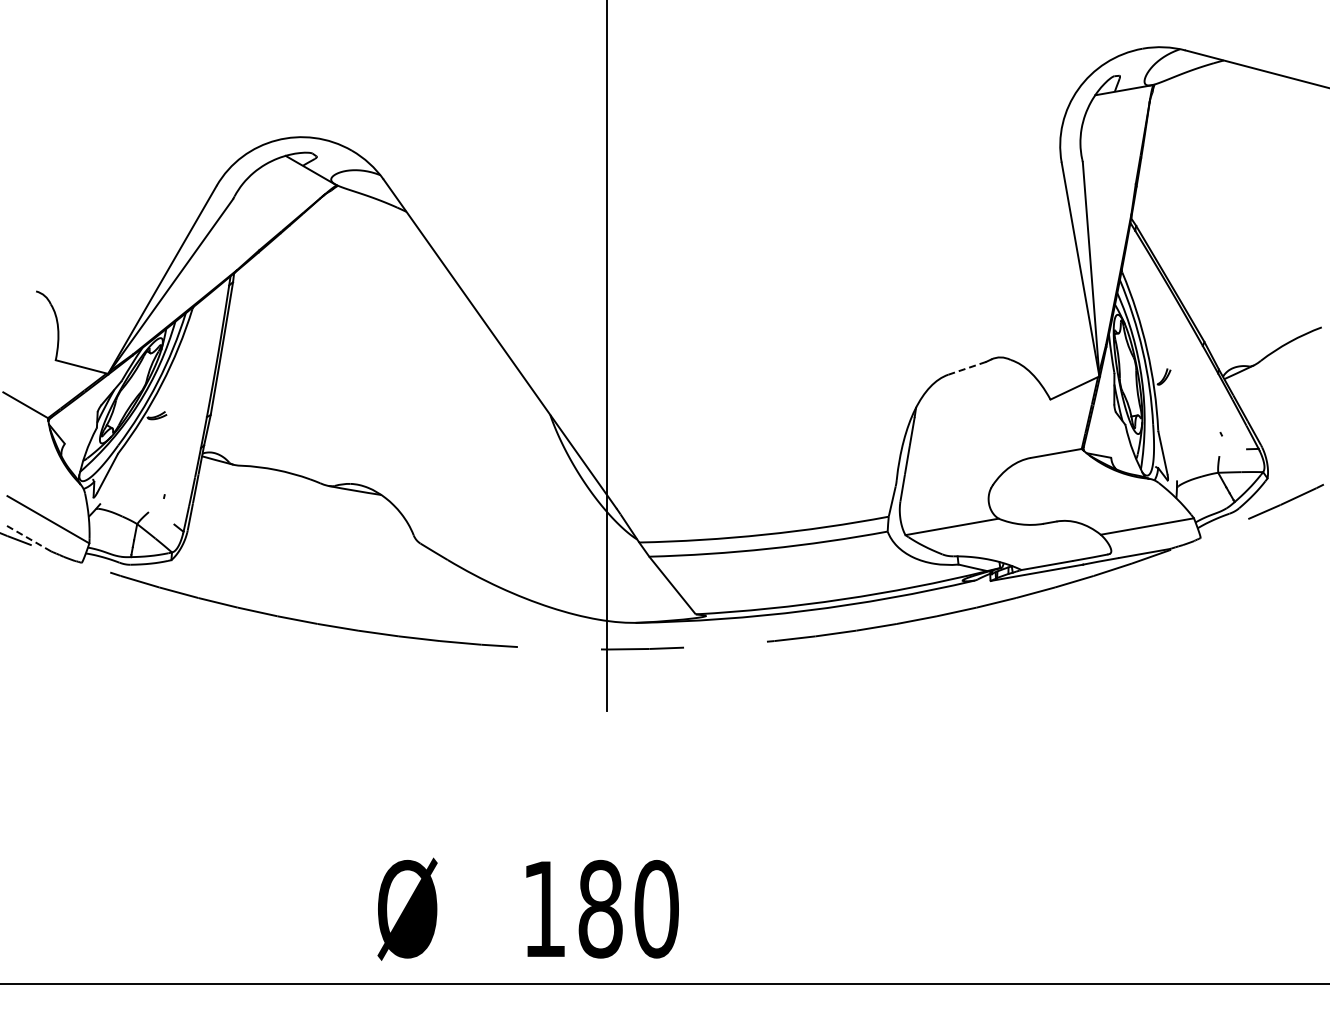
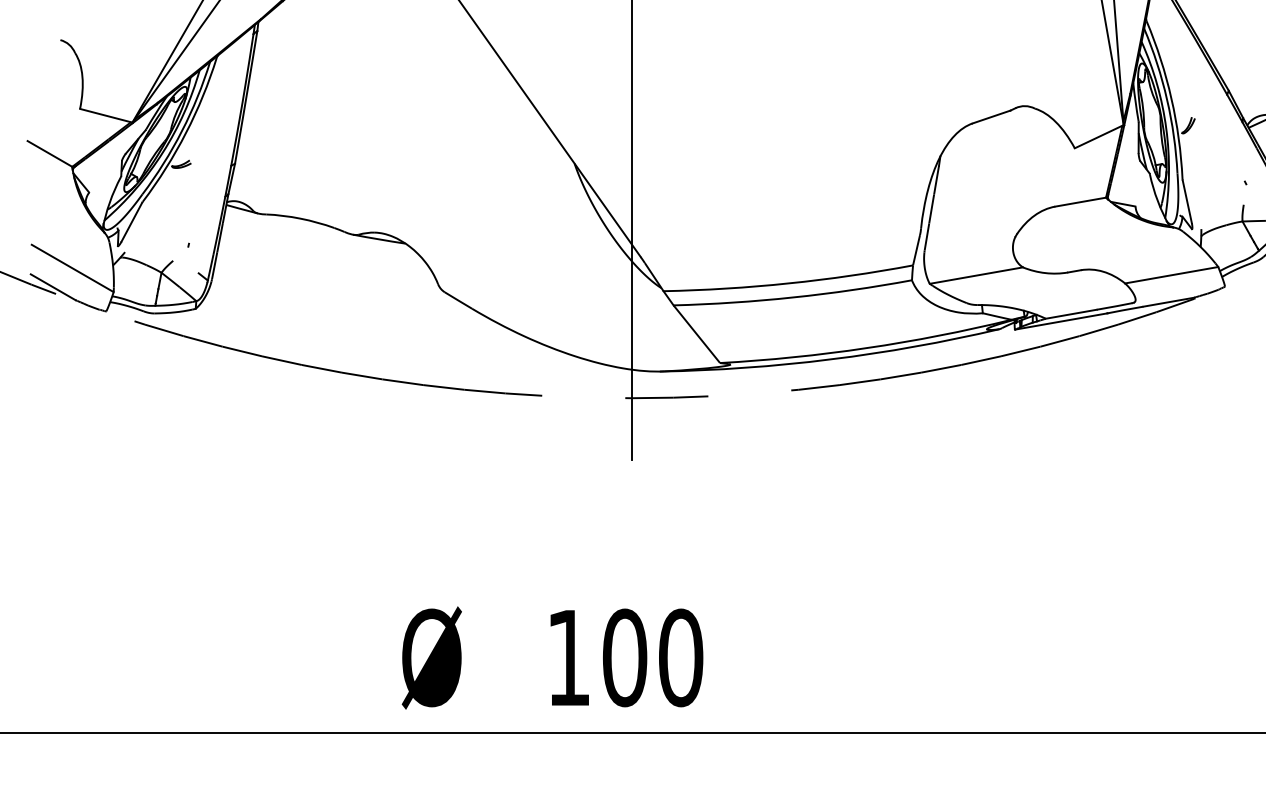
line: (967, 368) -> (991, 117), dashed -> solid
line: (28, 538) -> (52, 287), dashed -> solid
text: (600, 909) -> (624, 658), 180 -> 100

